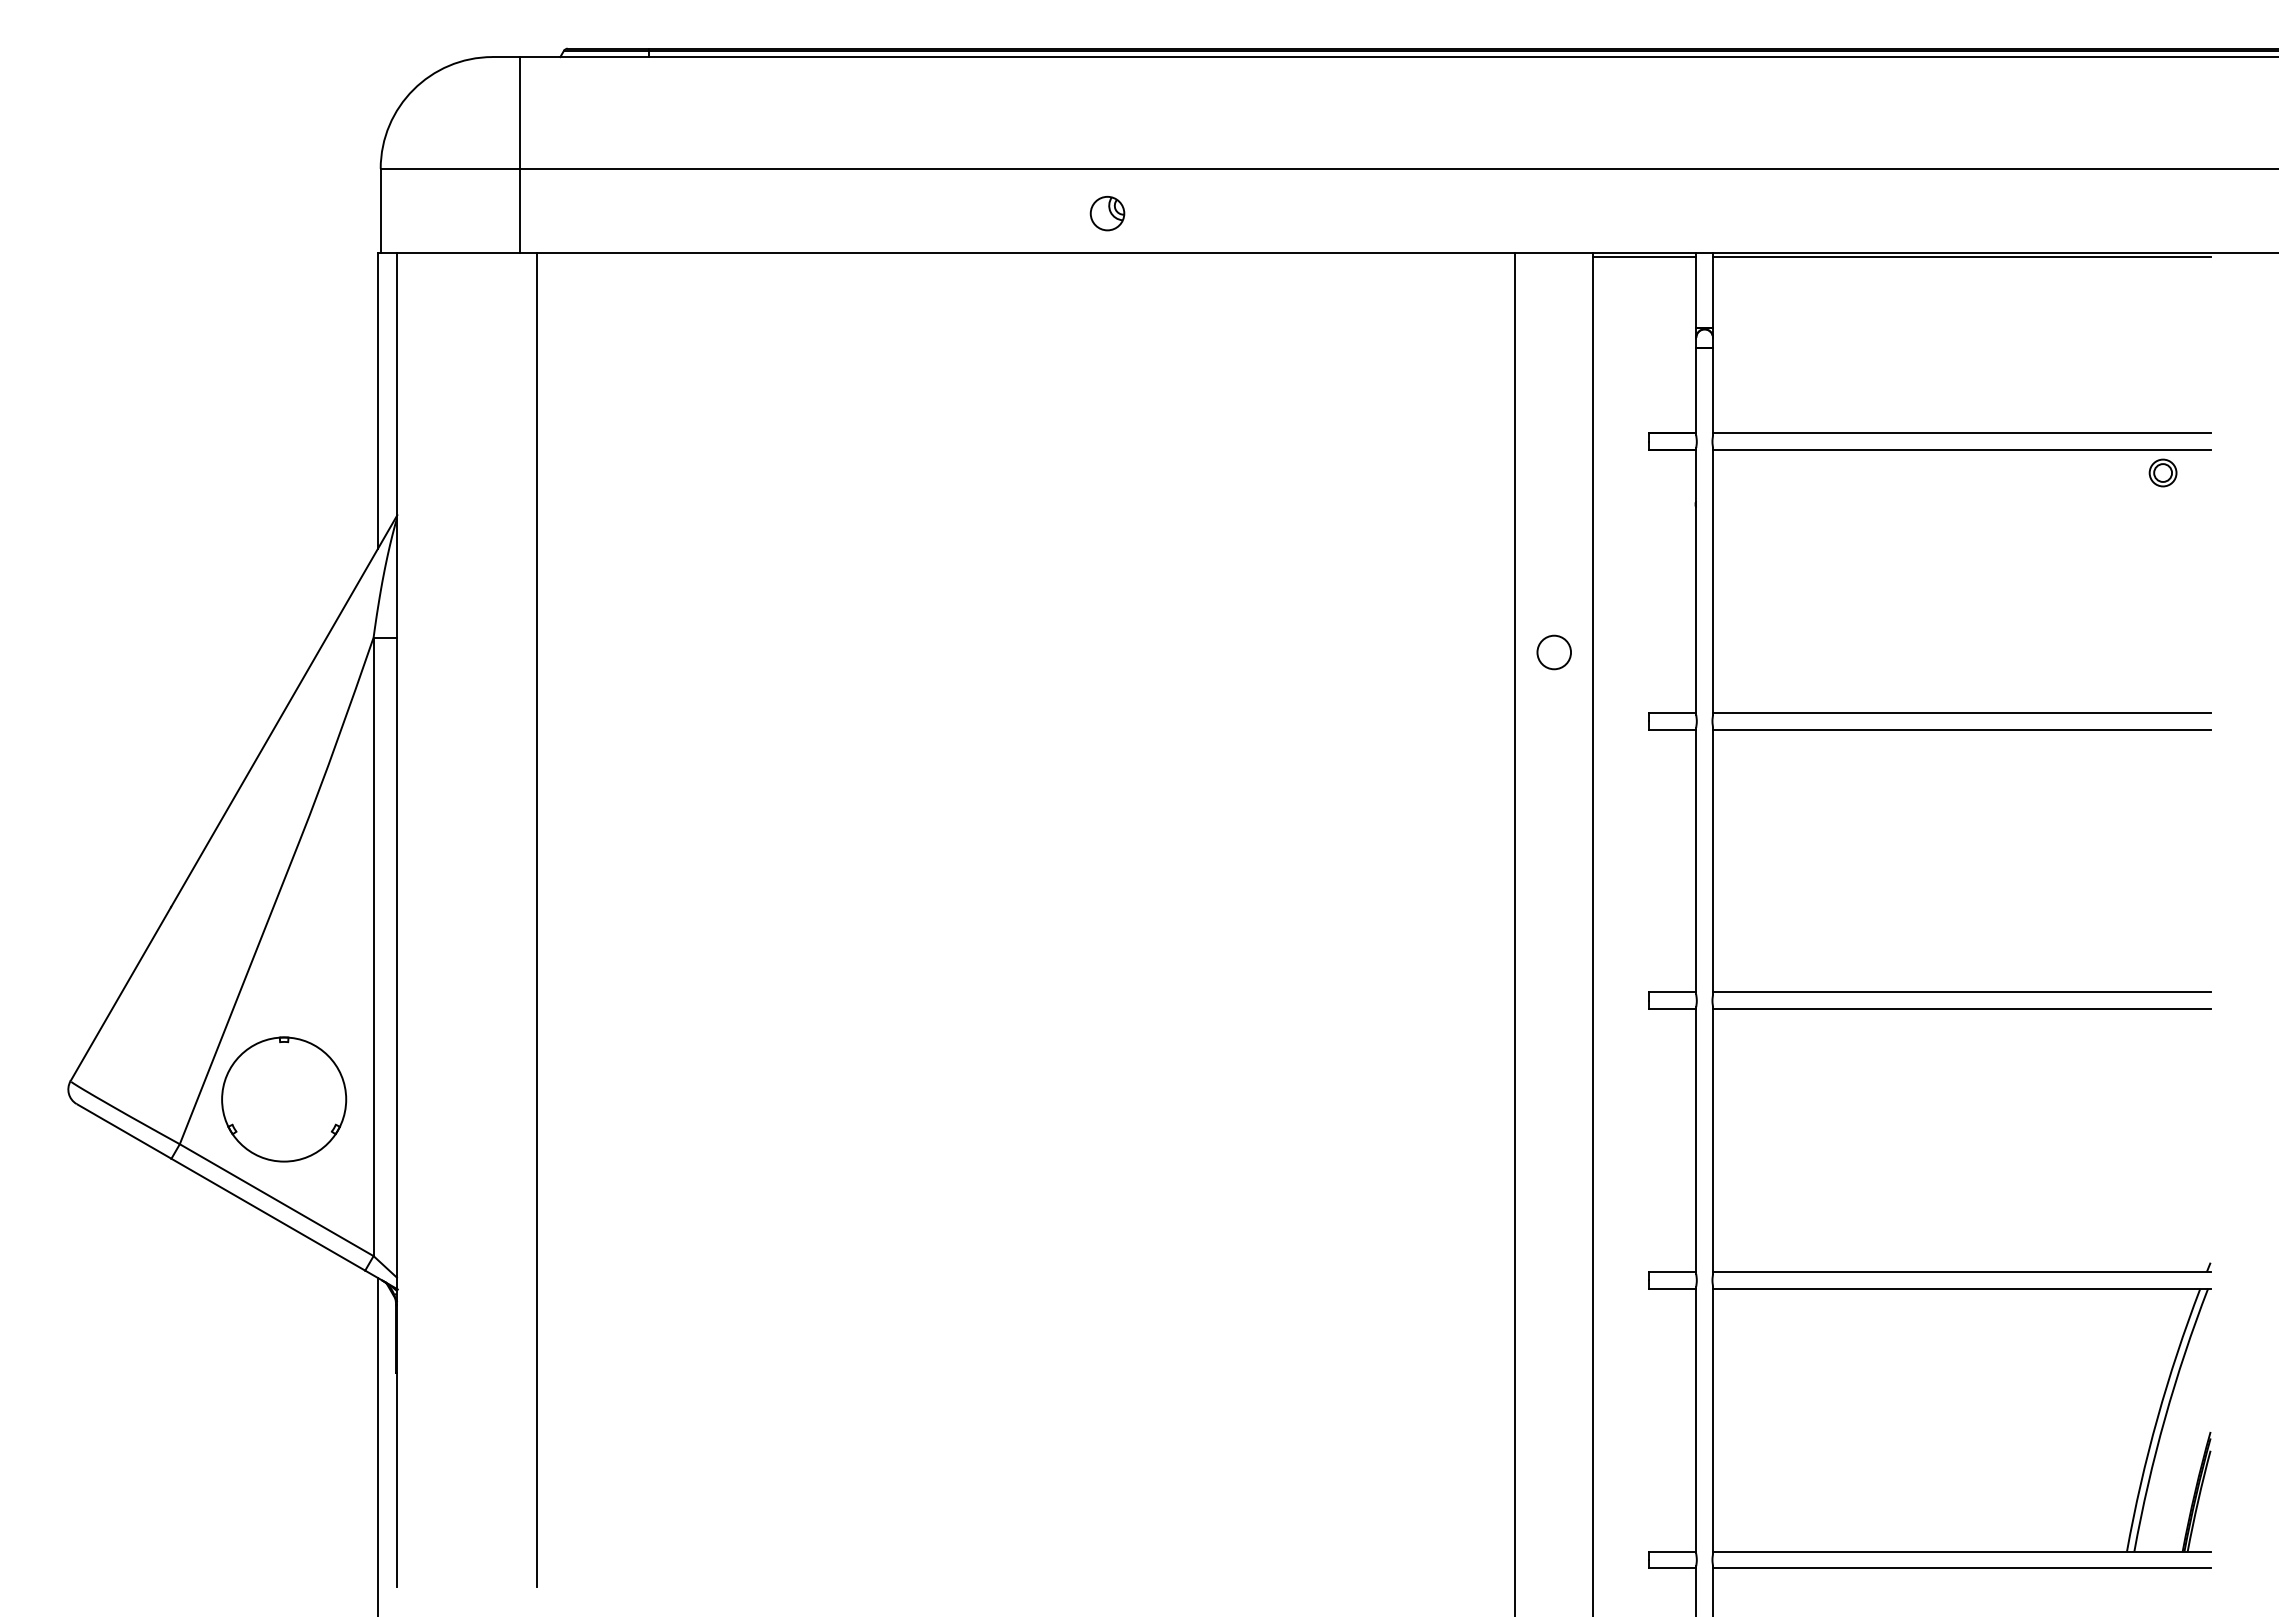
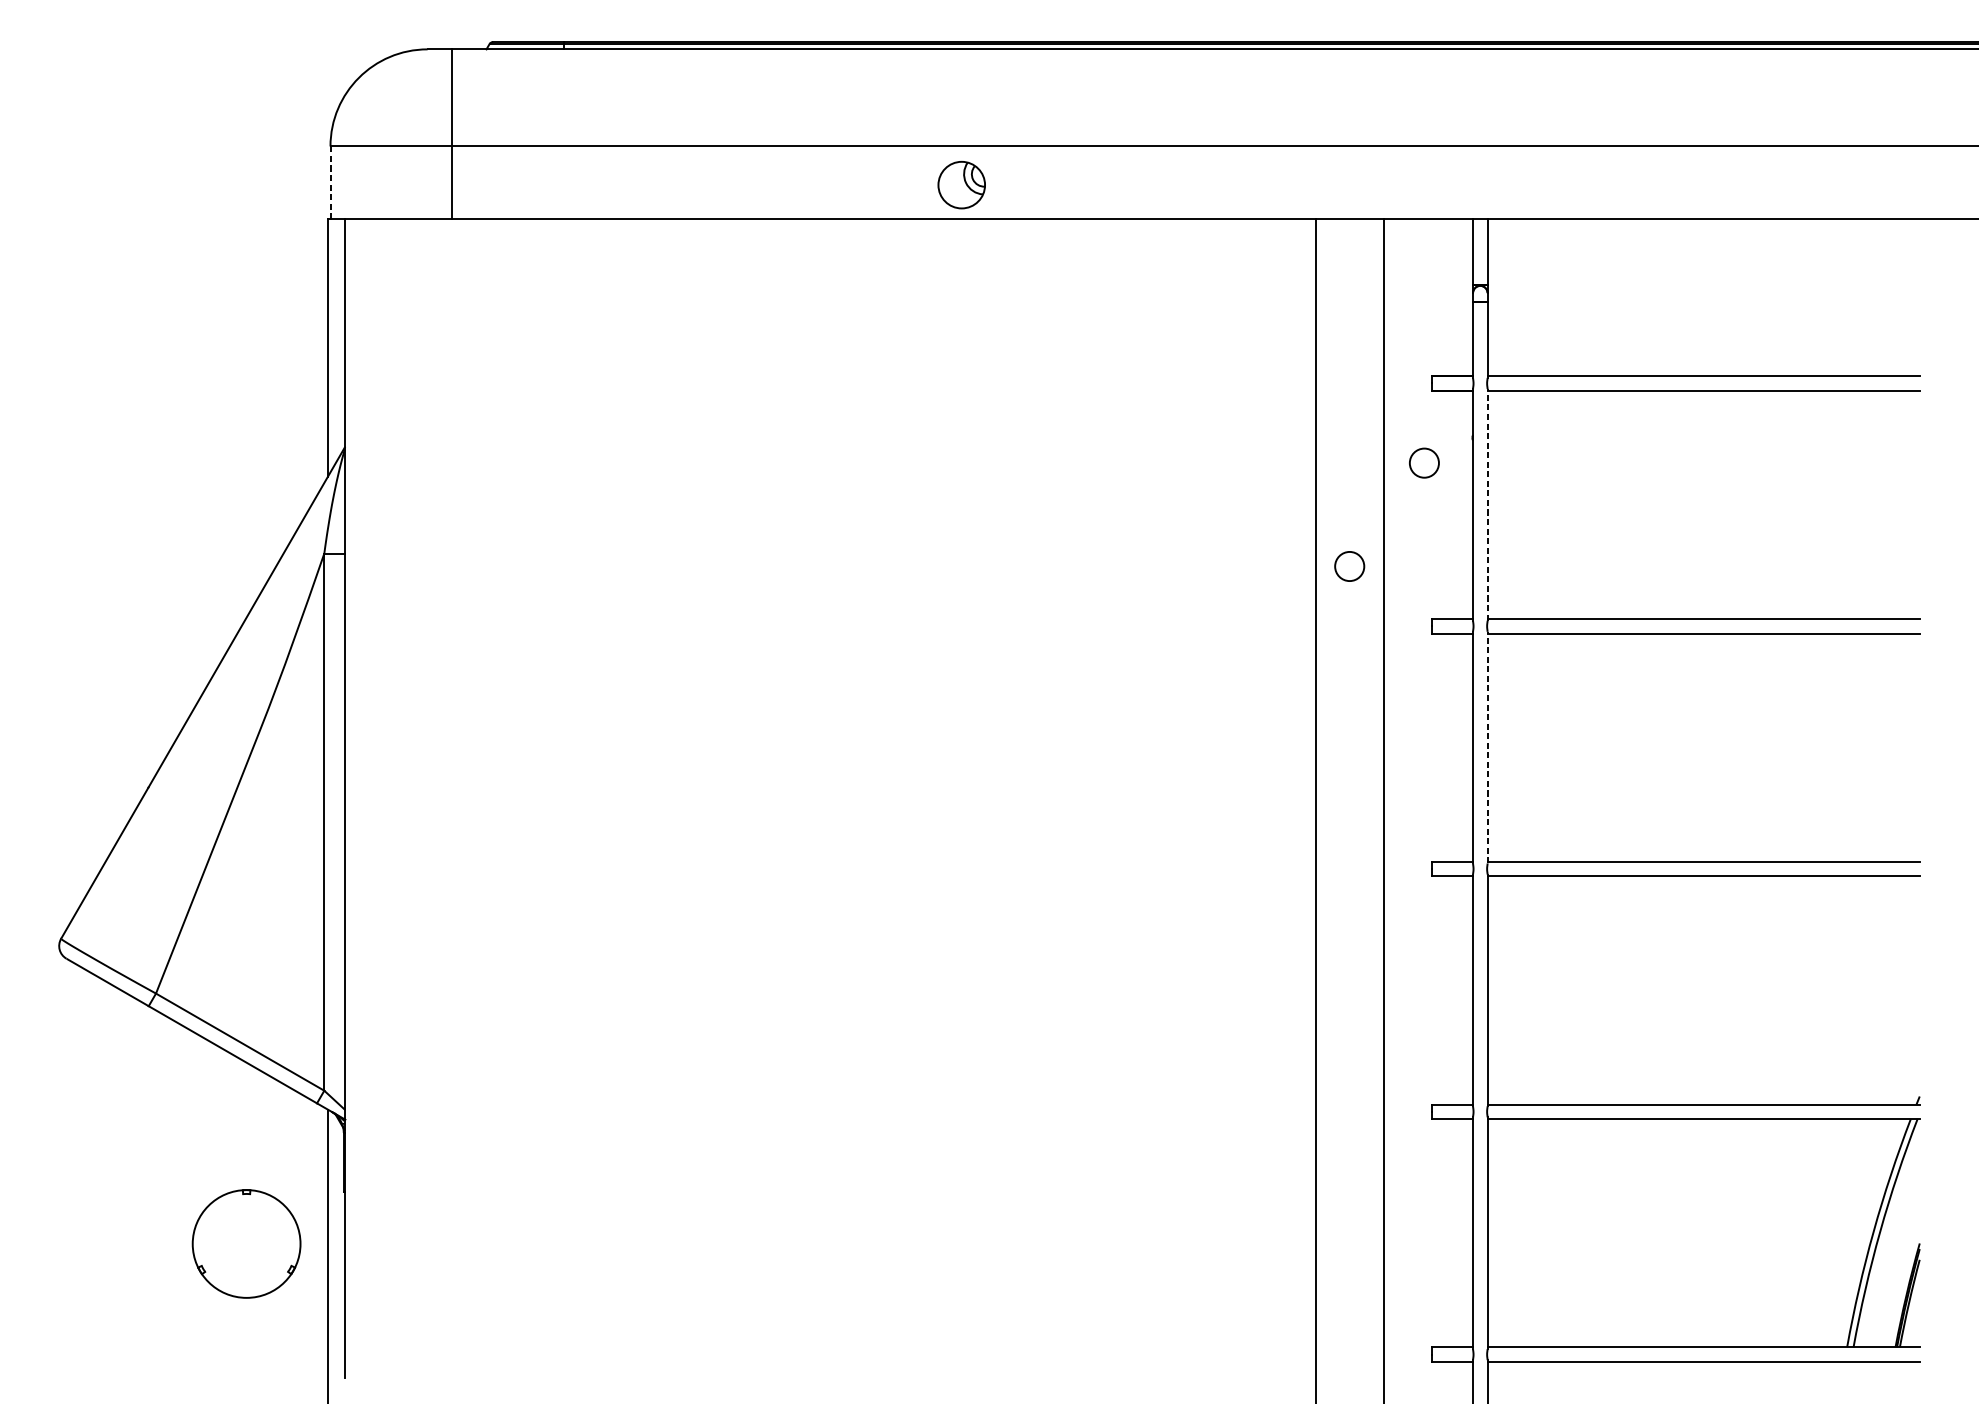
line: (380, 210) -> (330, 182), solid -> dashed
part: (1107, 213) -> (961, 185), size x1.6
line: (1644, 257) -> (1428, 223), removed
line: (1961, 257) -> (1703, 223), removed
part: (2162, 472) -> (1877, 410), removed
circle: (1639, 533) -> (1423, 463), added
line: (1713, 581) -> (1488, 504), solid -> dashed
line: (1713, 860) -> (1488, 747), solid -> dashed
line: (536, 919) -> (465, 798), removed
part: (284, 1099) -> (246, 1243), moved

